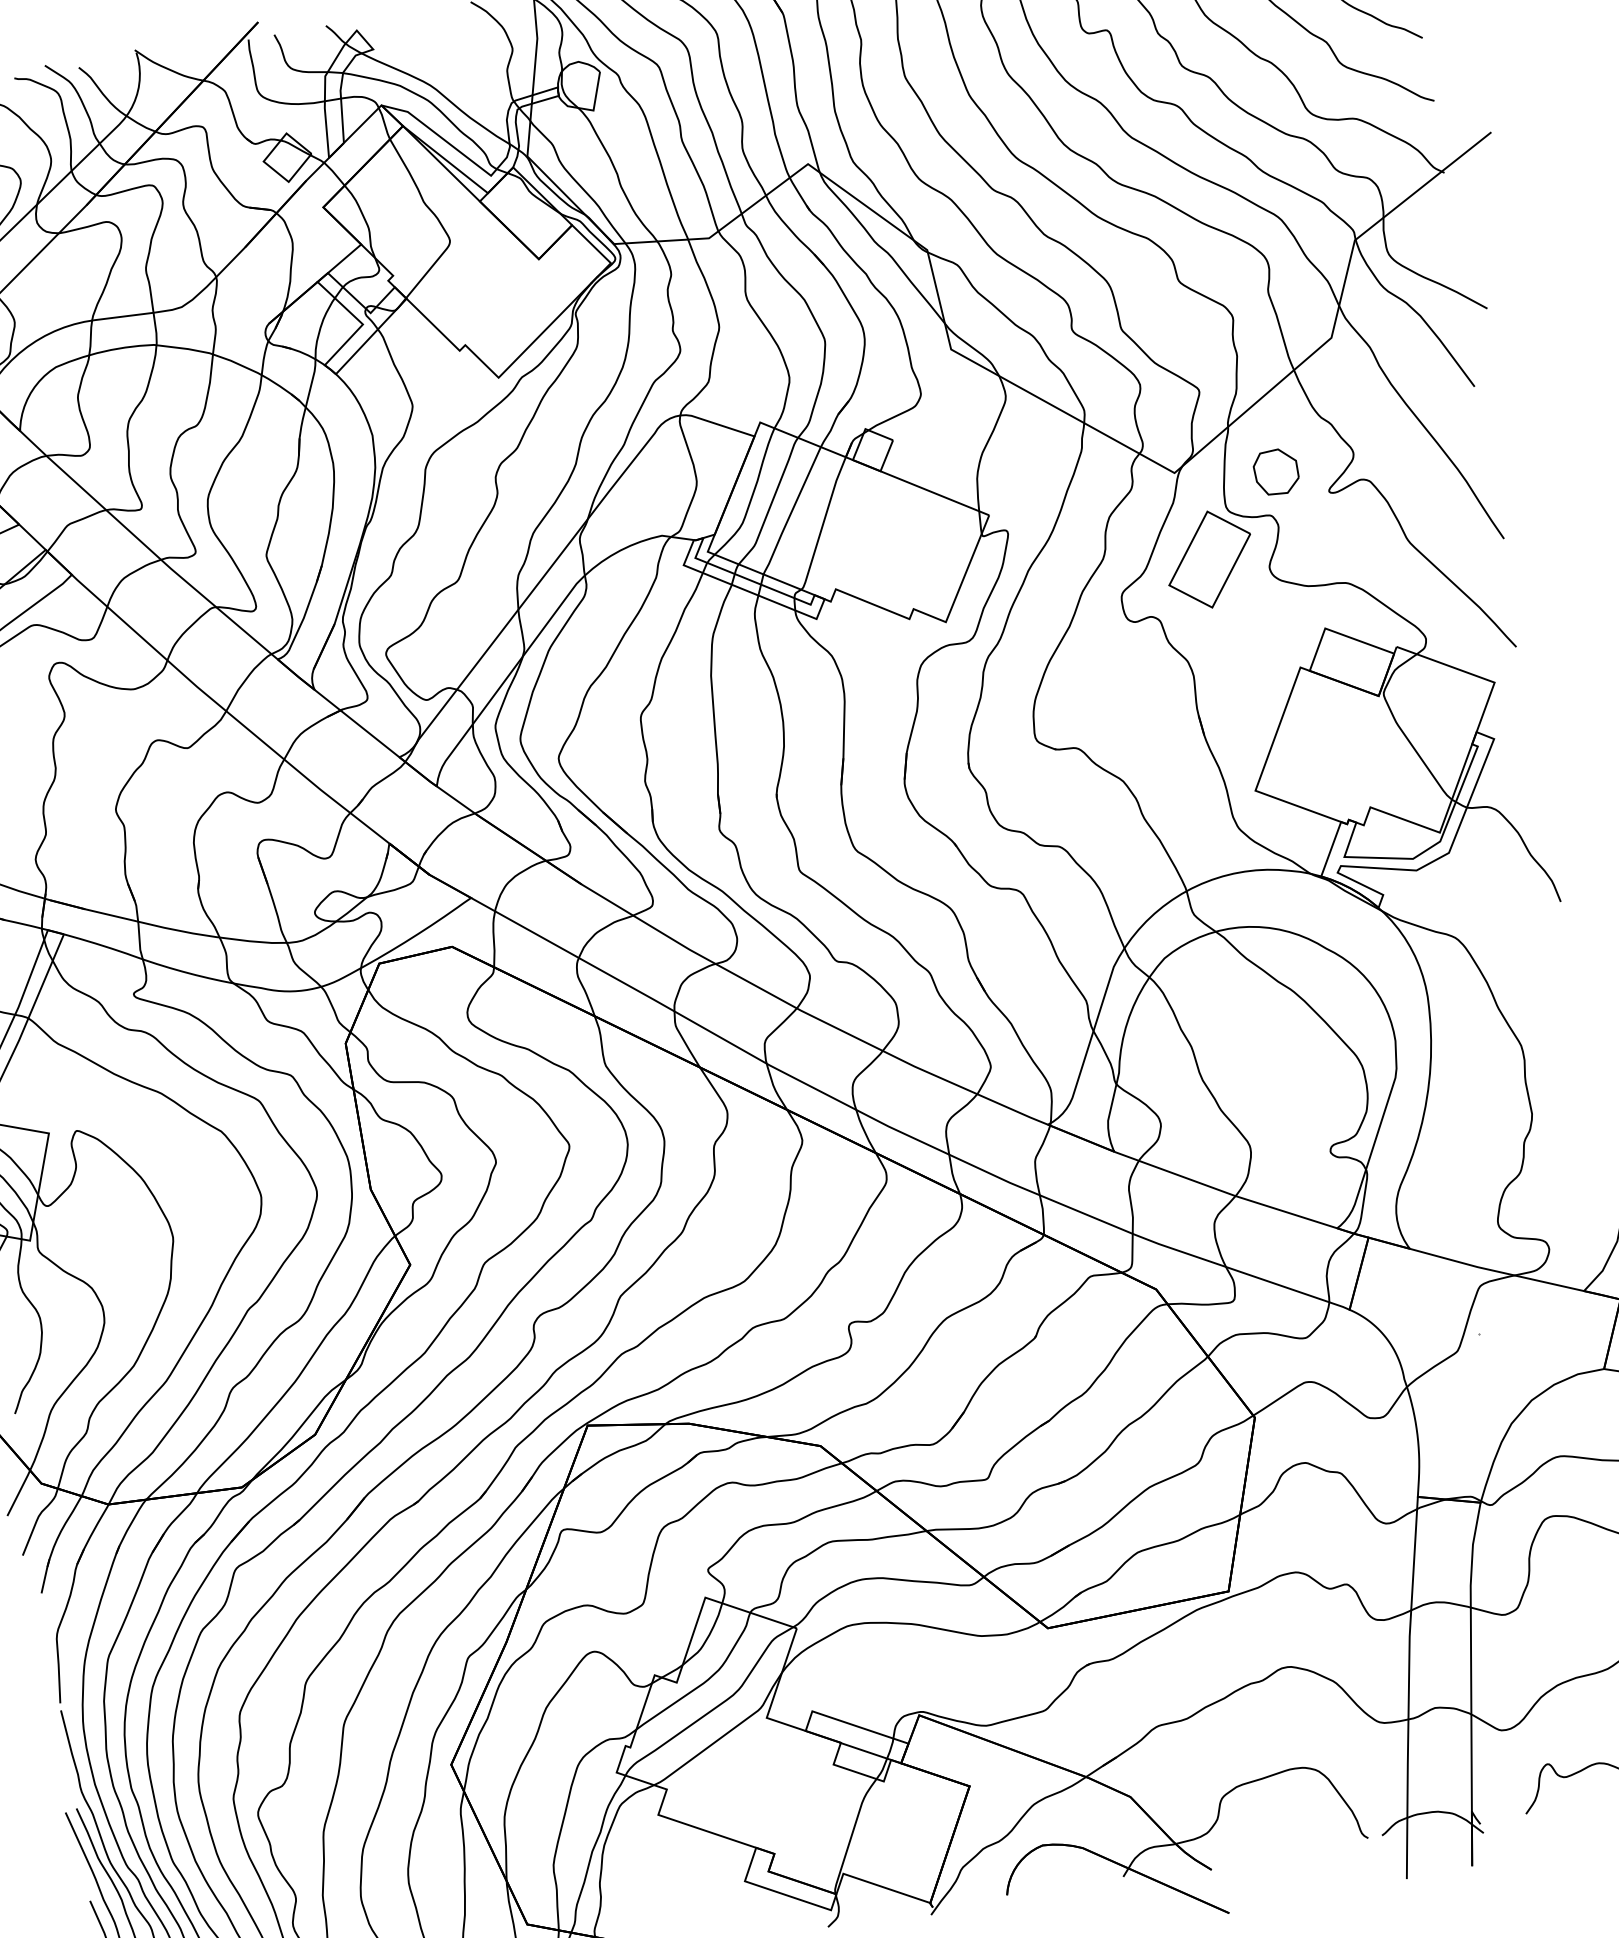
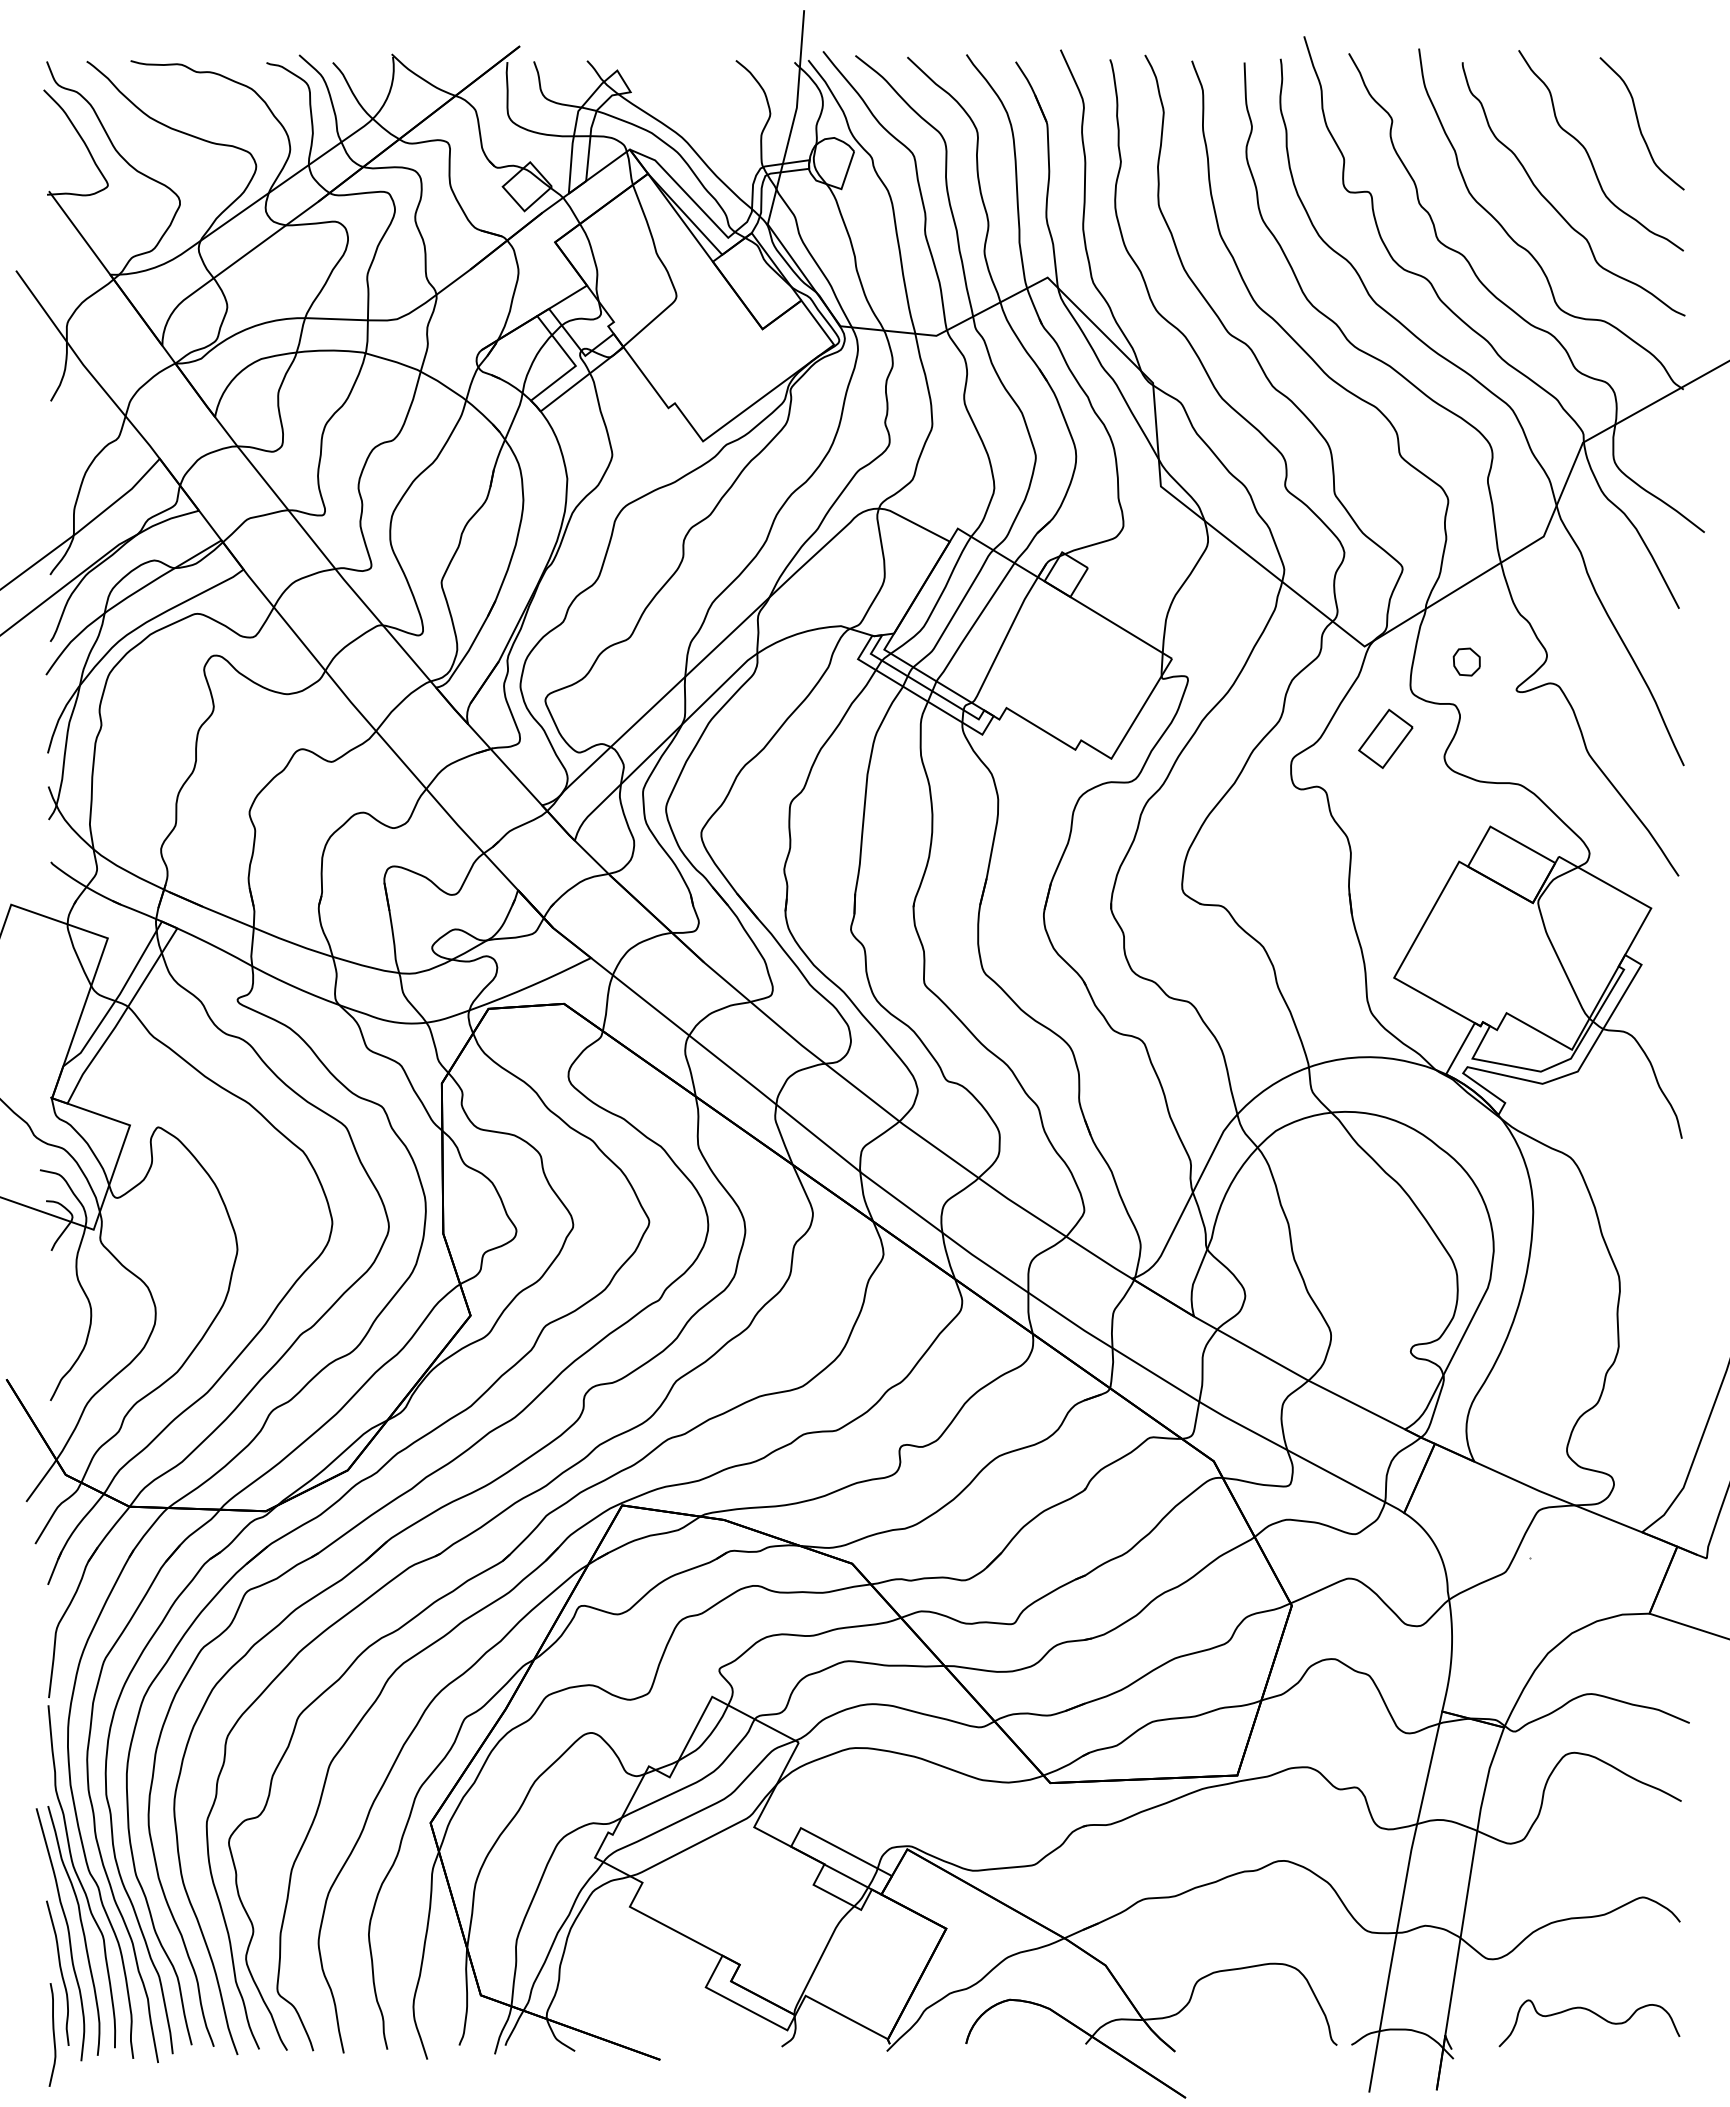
part: (1276, 471) -> (1466, 661), size x0.6
part: (1209, 559) -> (1385, 738), size x0.6

